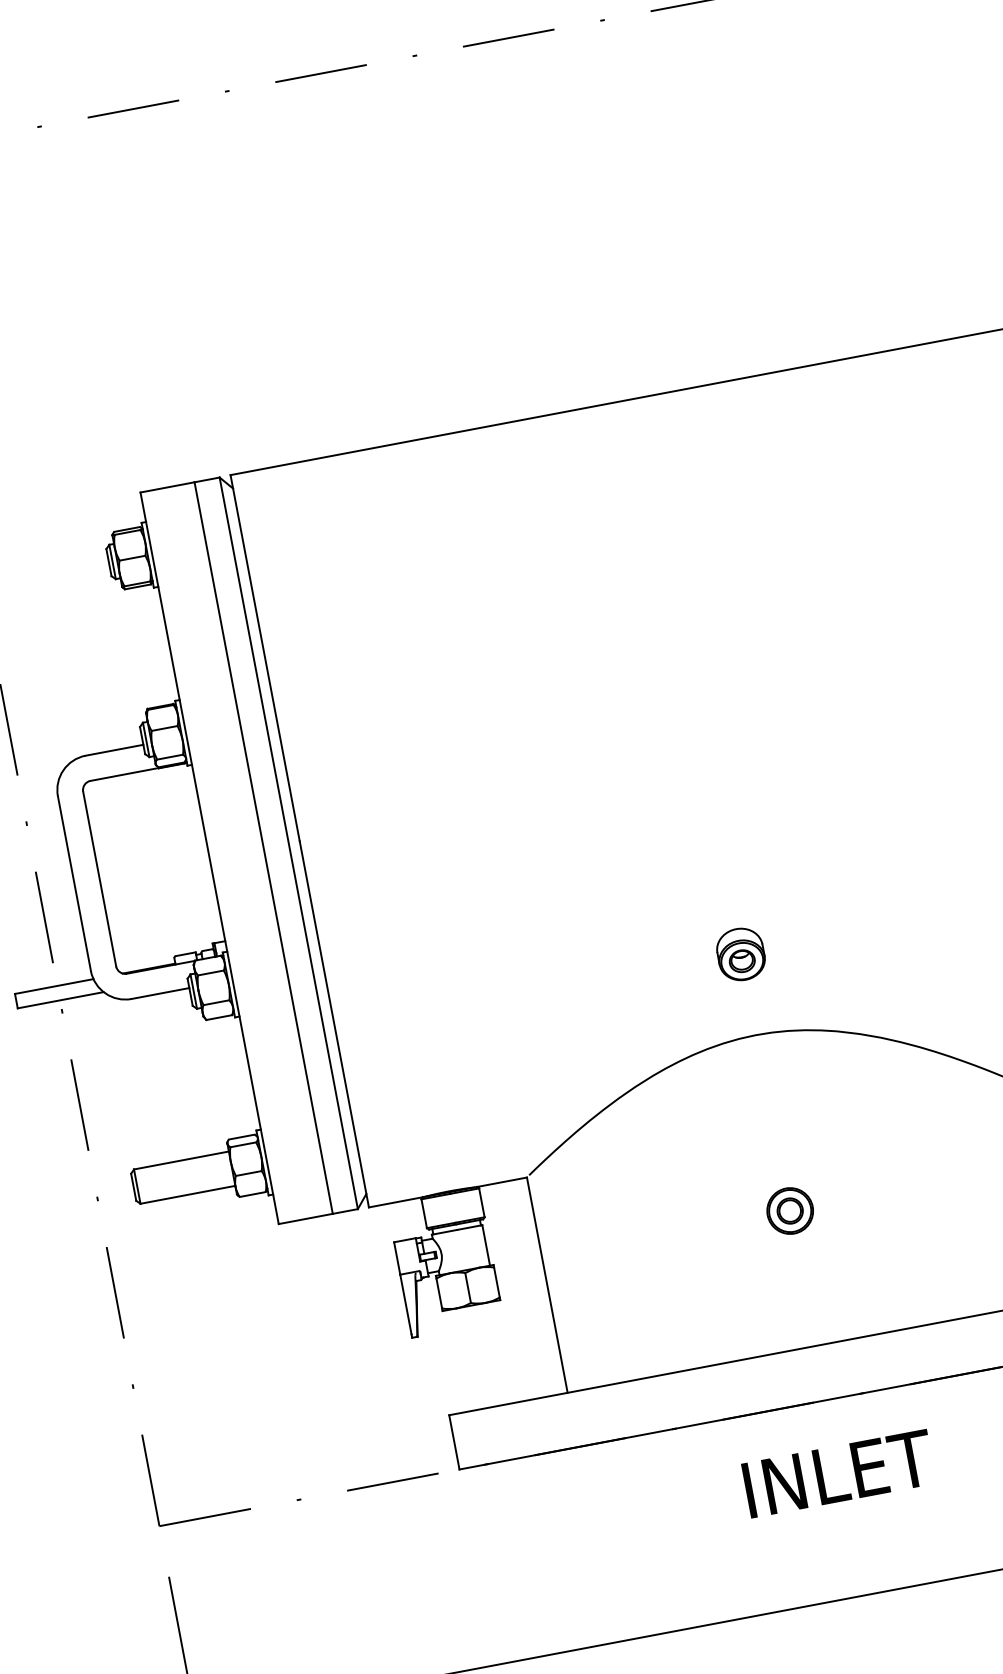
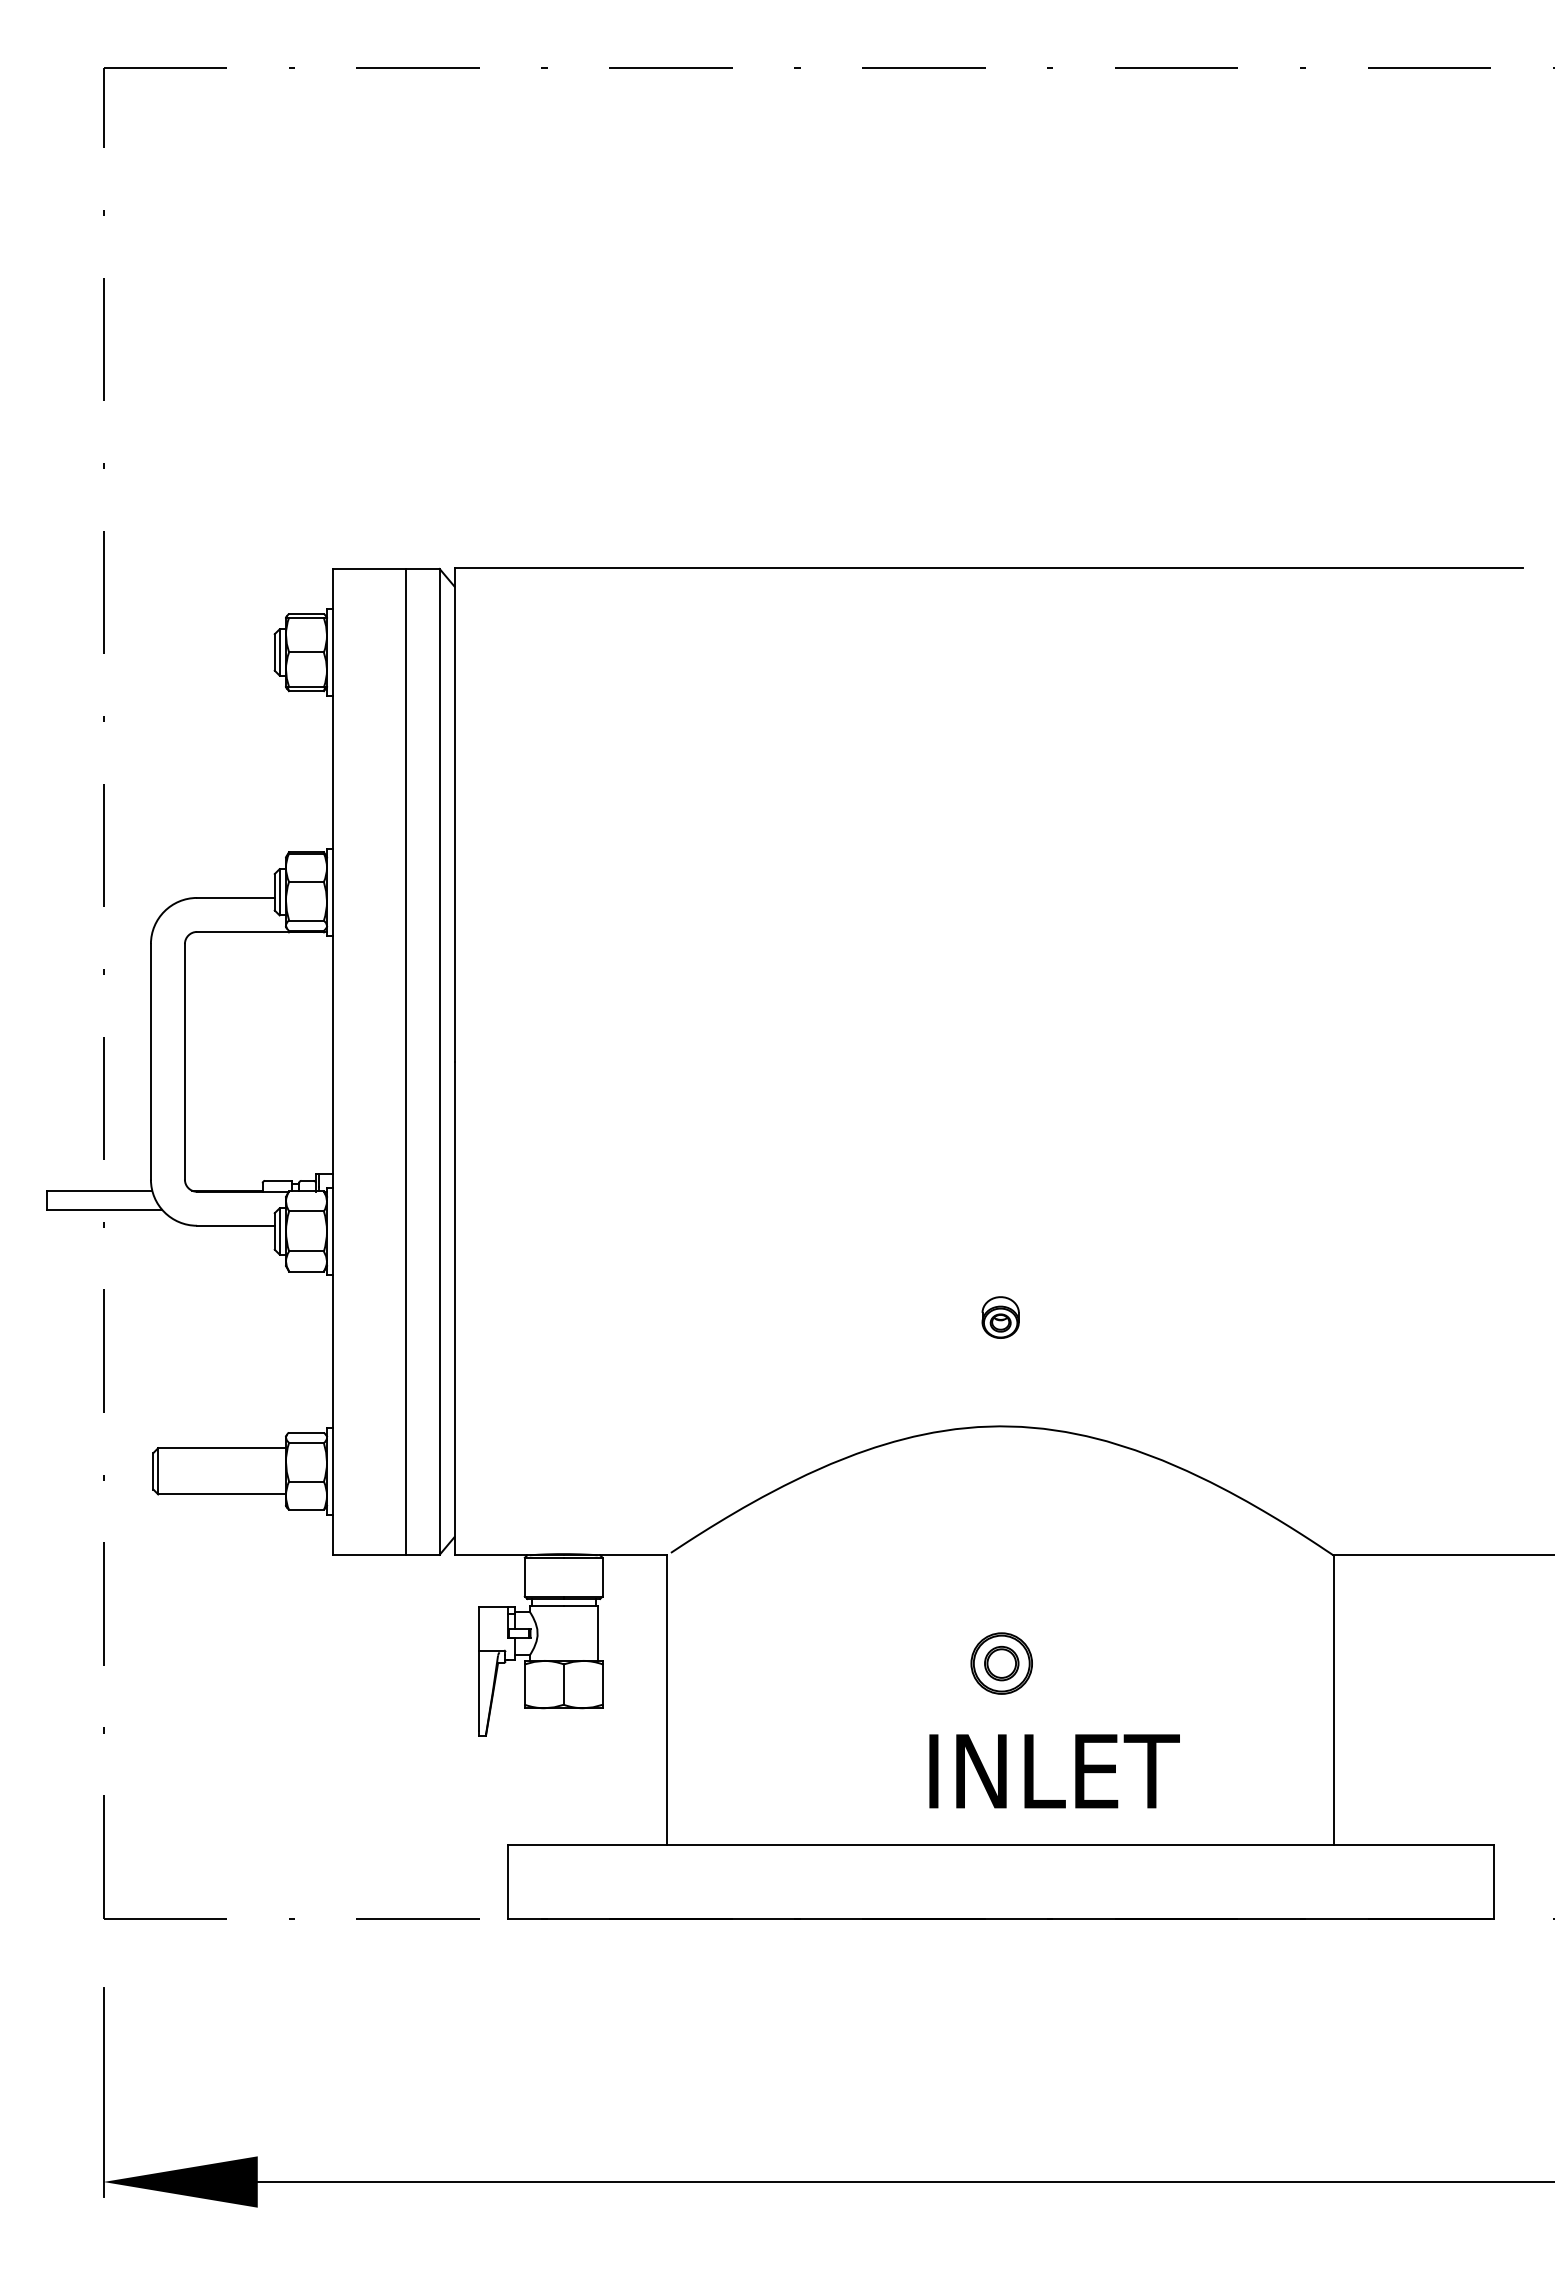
part: (740, 954) -> (1000, 1317), size x0.6
text: (838, 1473) -> (1054, 1771), moved

